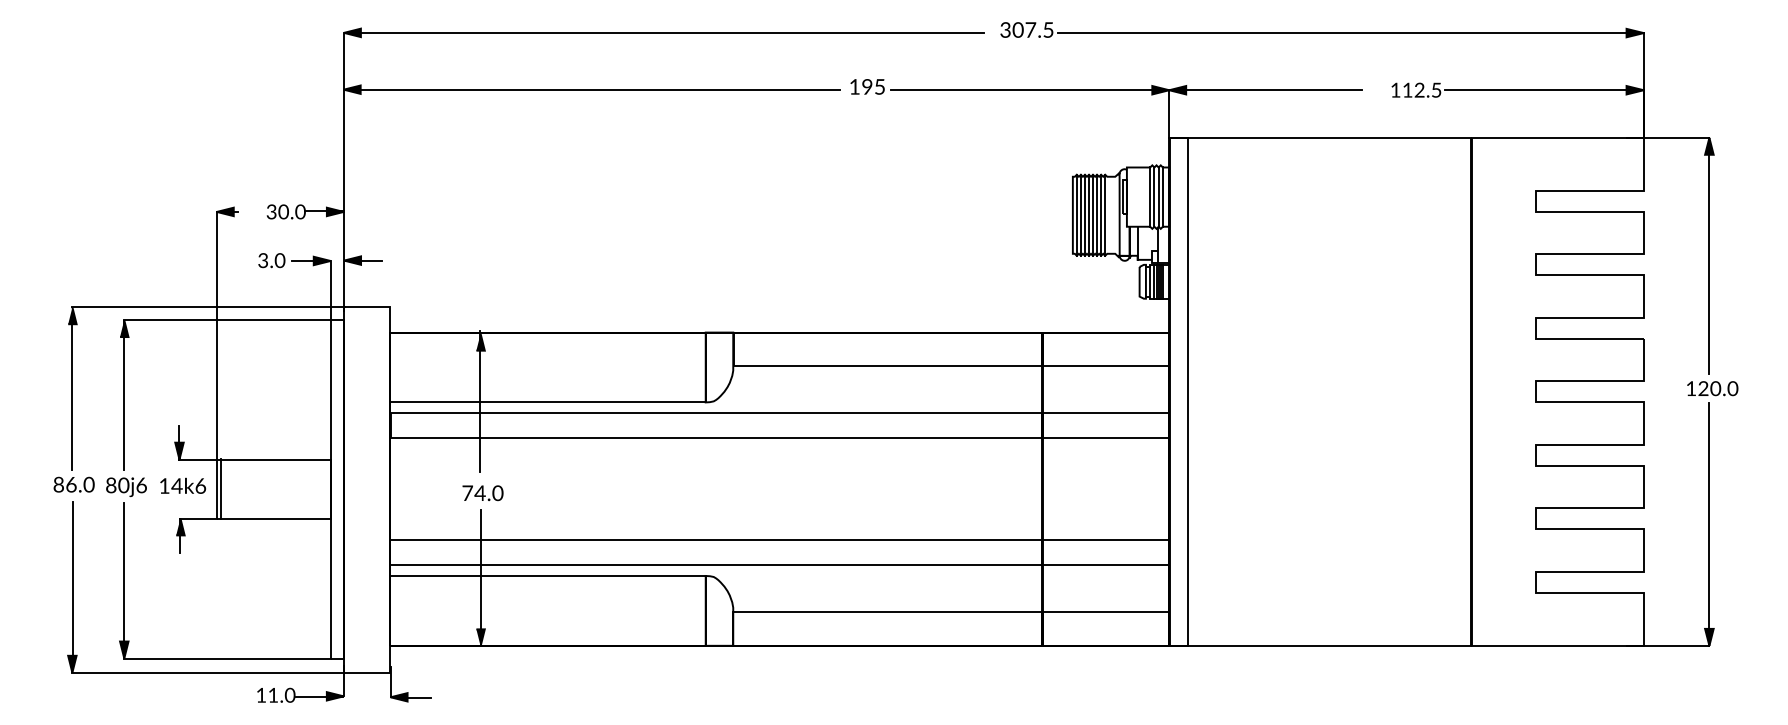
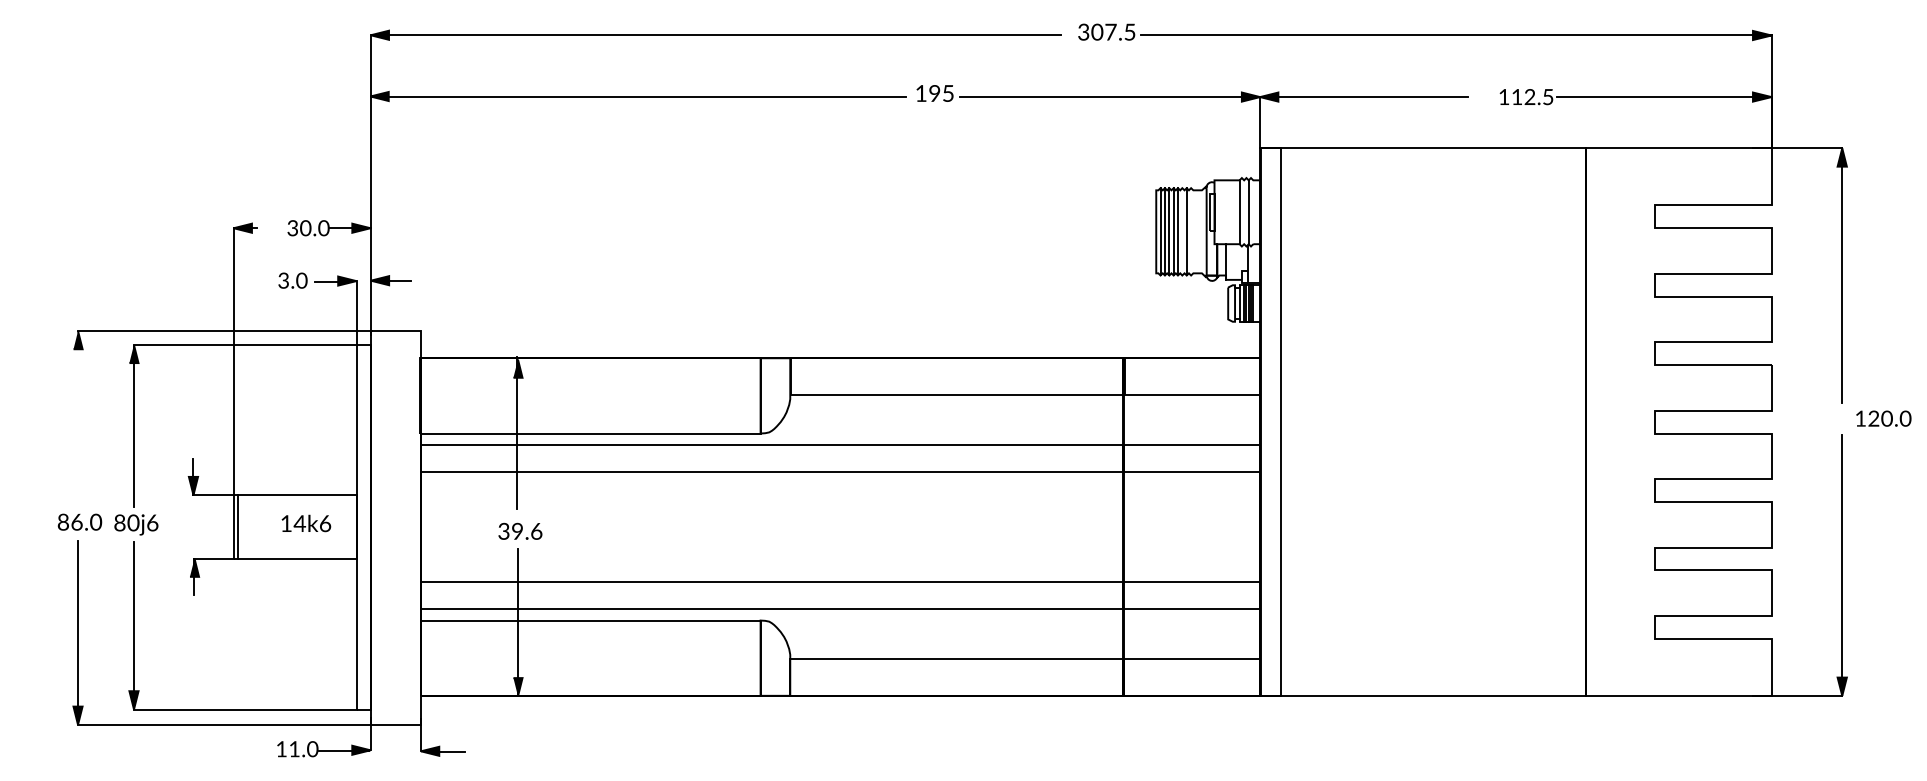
line: (1154, 197) -> (1244, 212), removed
line: (1163, 197) -> (1253, 212), removed
line: (1097, 214) -> (1182, 231), removed
line: (1105, 214) -> (1191, 231), removed
text: (1712, 388) -> (1883, 418), moved
line: (71, 392) -> (77, 422), removed
text: (183, 485) -> (306, 523), moved
text: (482, 492) -> (520, 530), 74.0 -> 39.6

